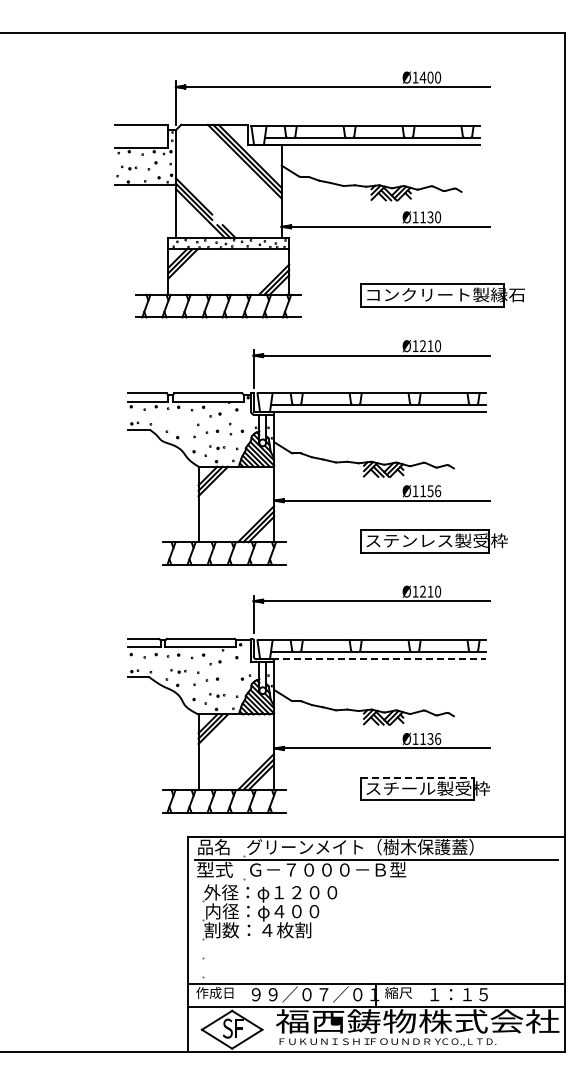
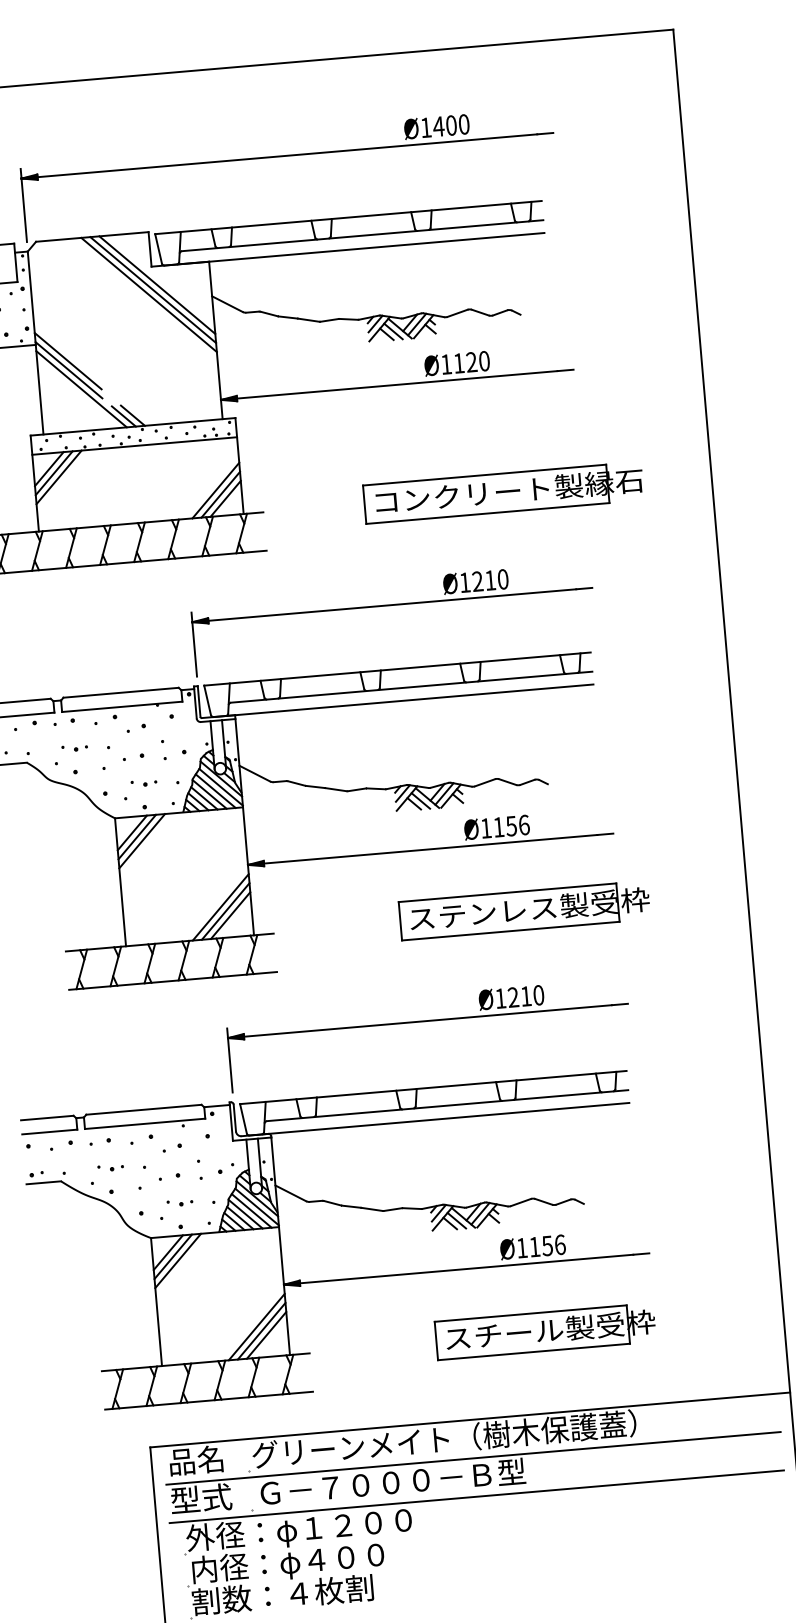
text: (430, 217) -> (471, 362), Ø1130 -> Ø1120
part: (178, 423) -> (74, 748), added
line: (374, 659) -> (441, 1119), dashed -> solid
part: (230, 676) -> (199, 1169), added
text: (430, 738) -> (547, 1245), Ø1136 -> Ø1156
line: (417, 777) -> (531, 1313), dashed -> solid
line: (376, 882) -> (476, 1496), added

